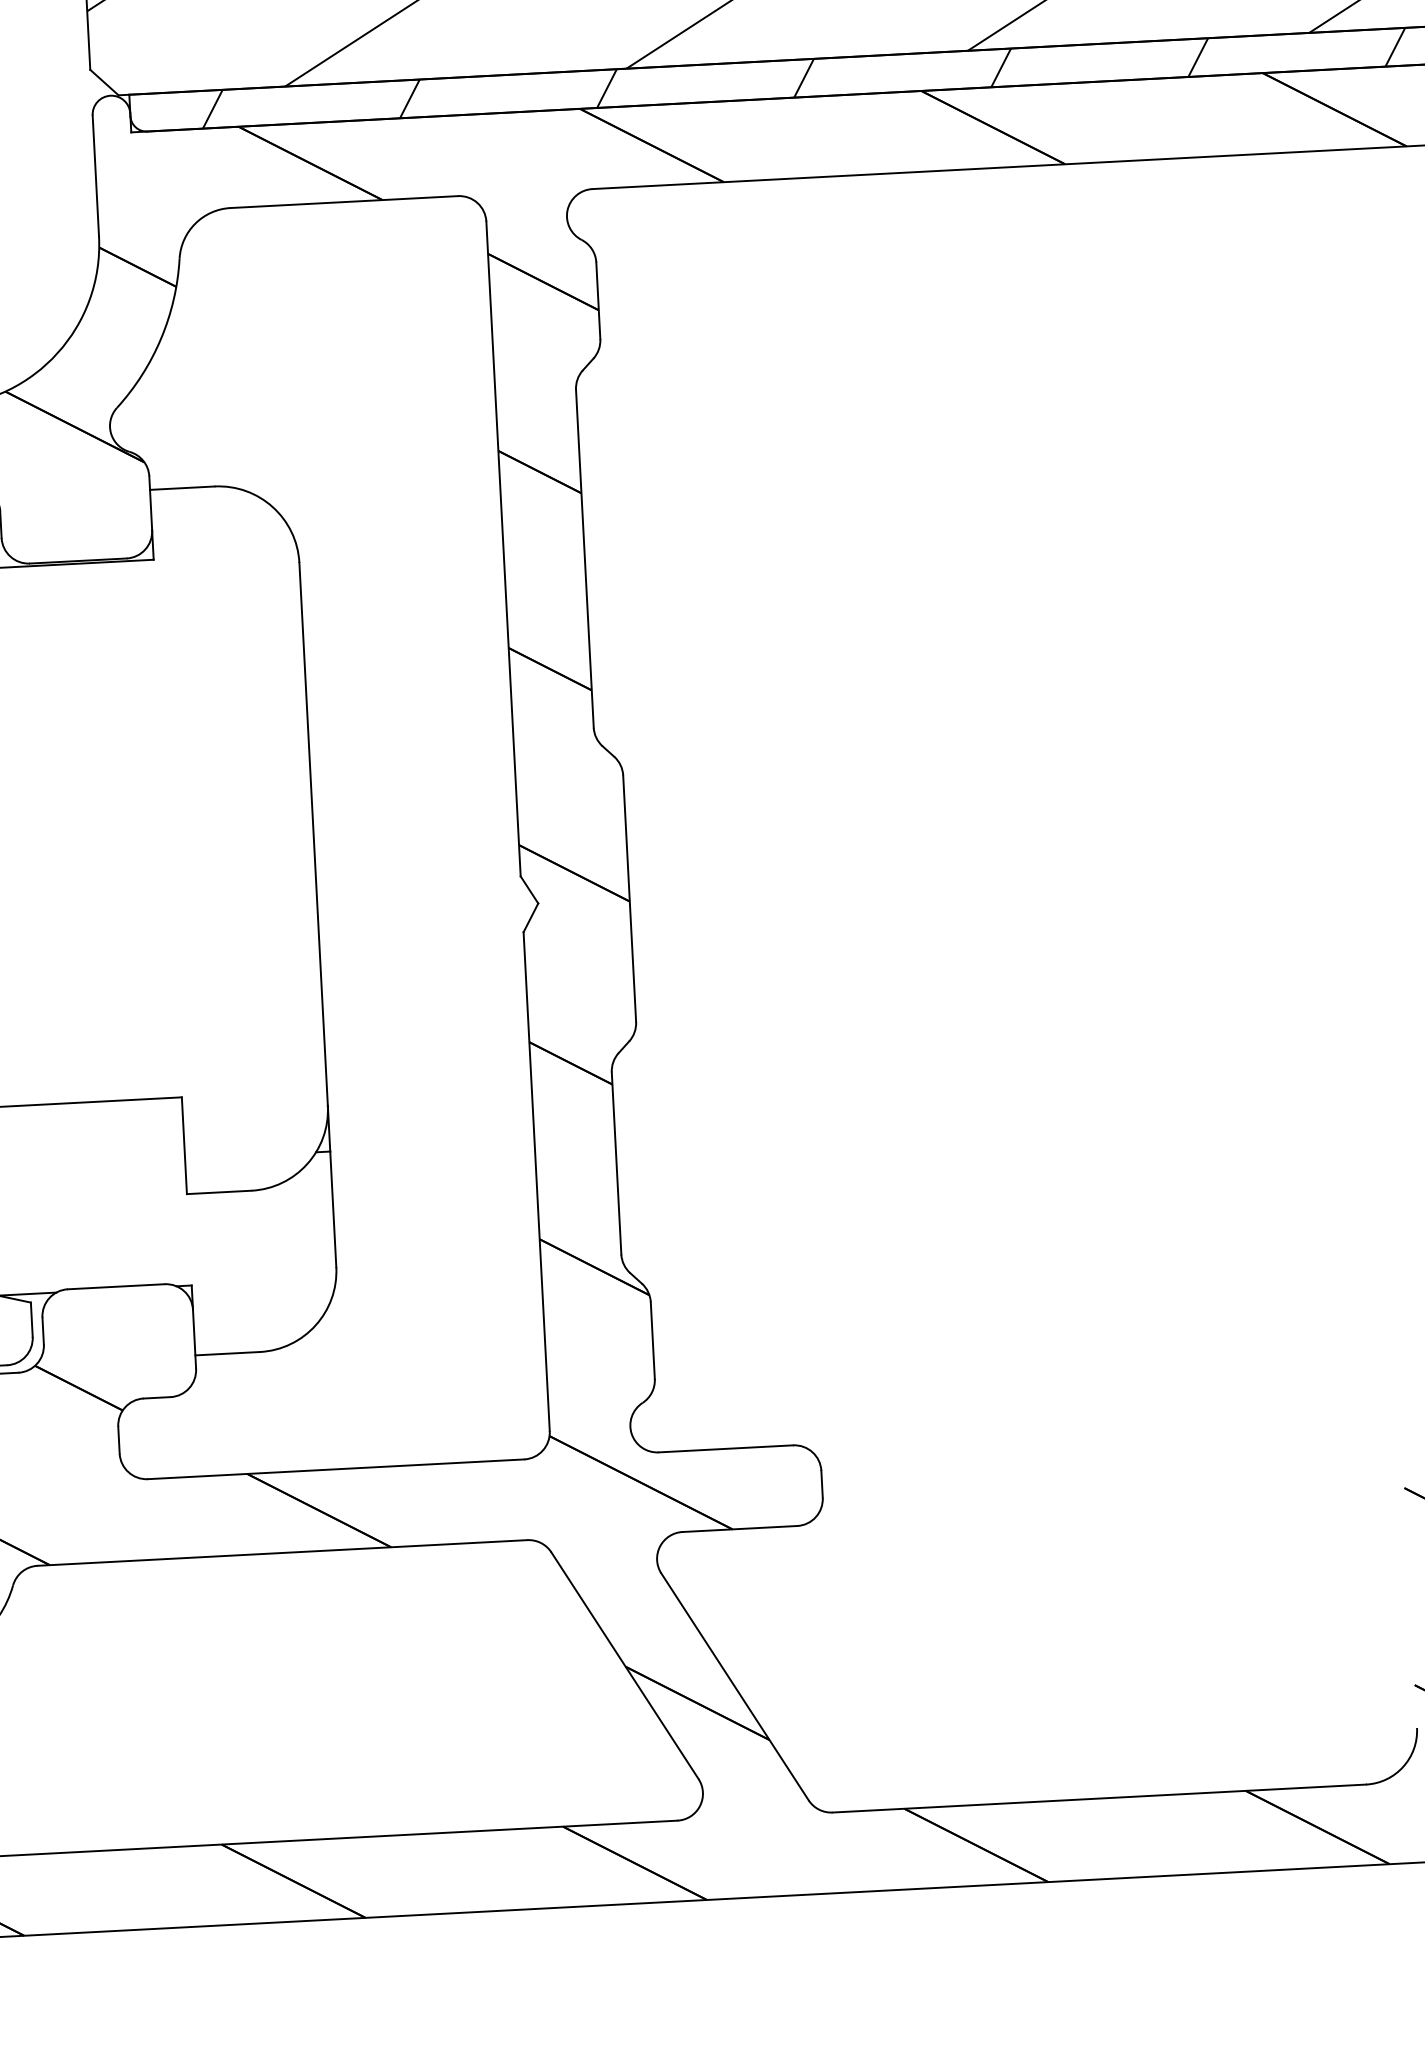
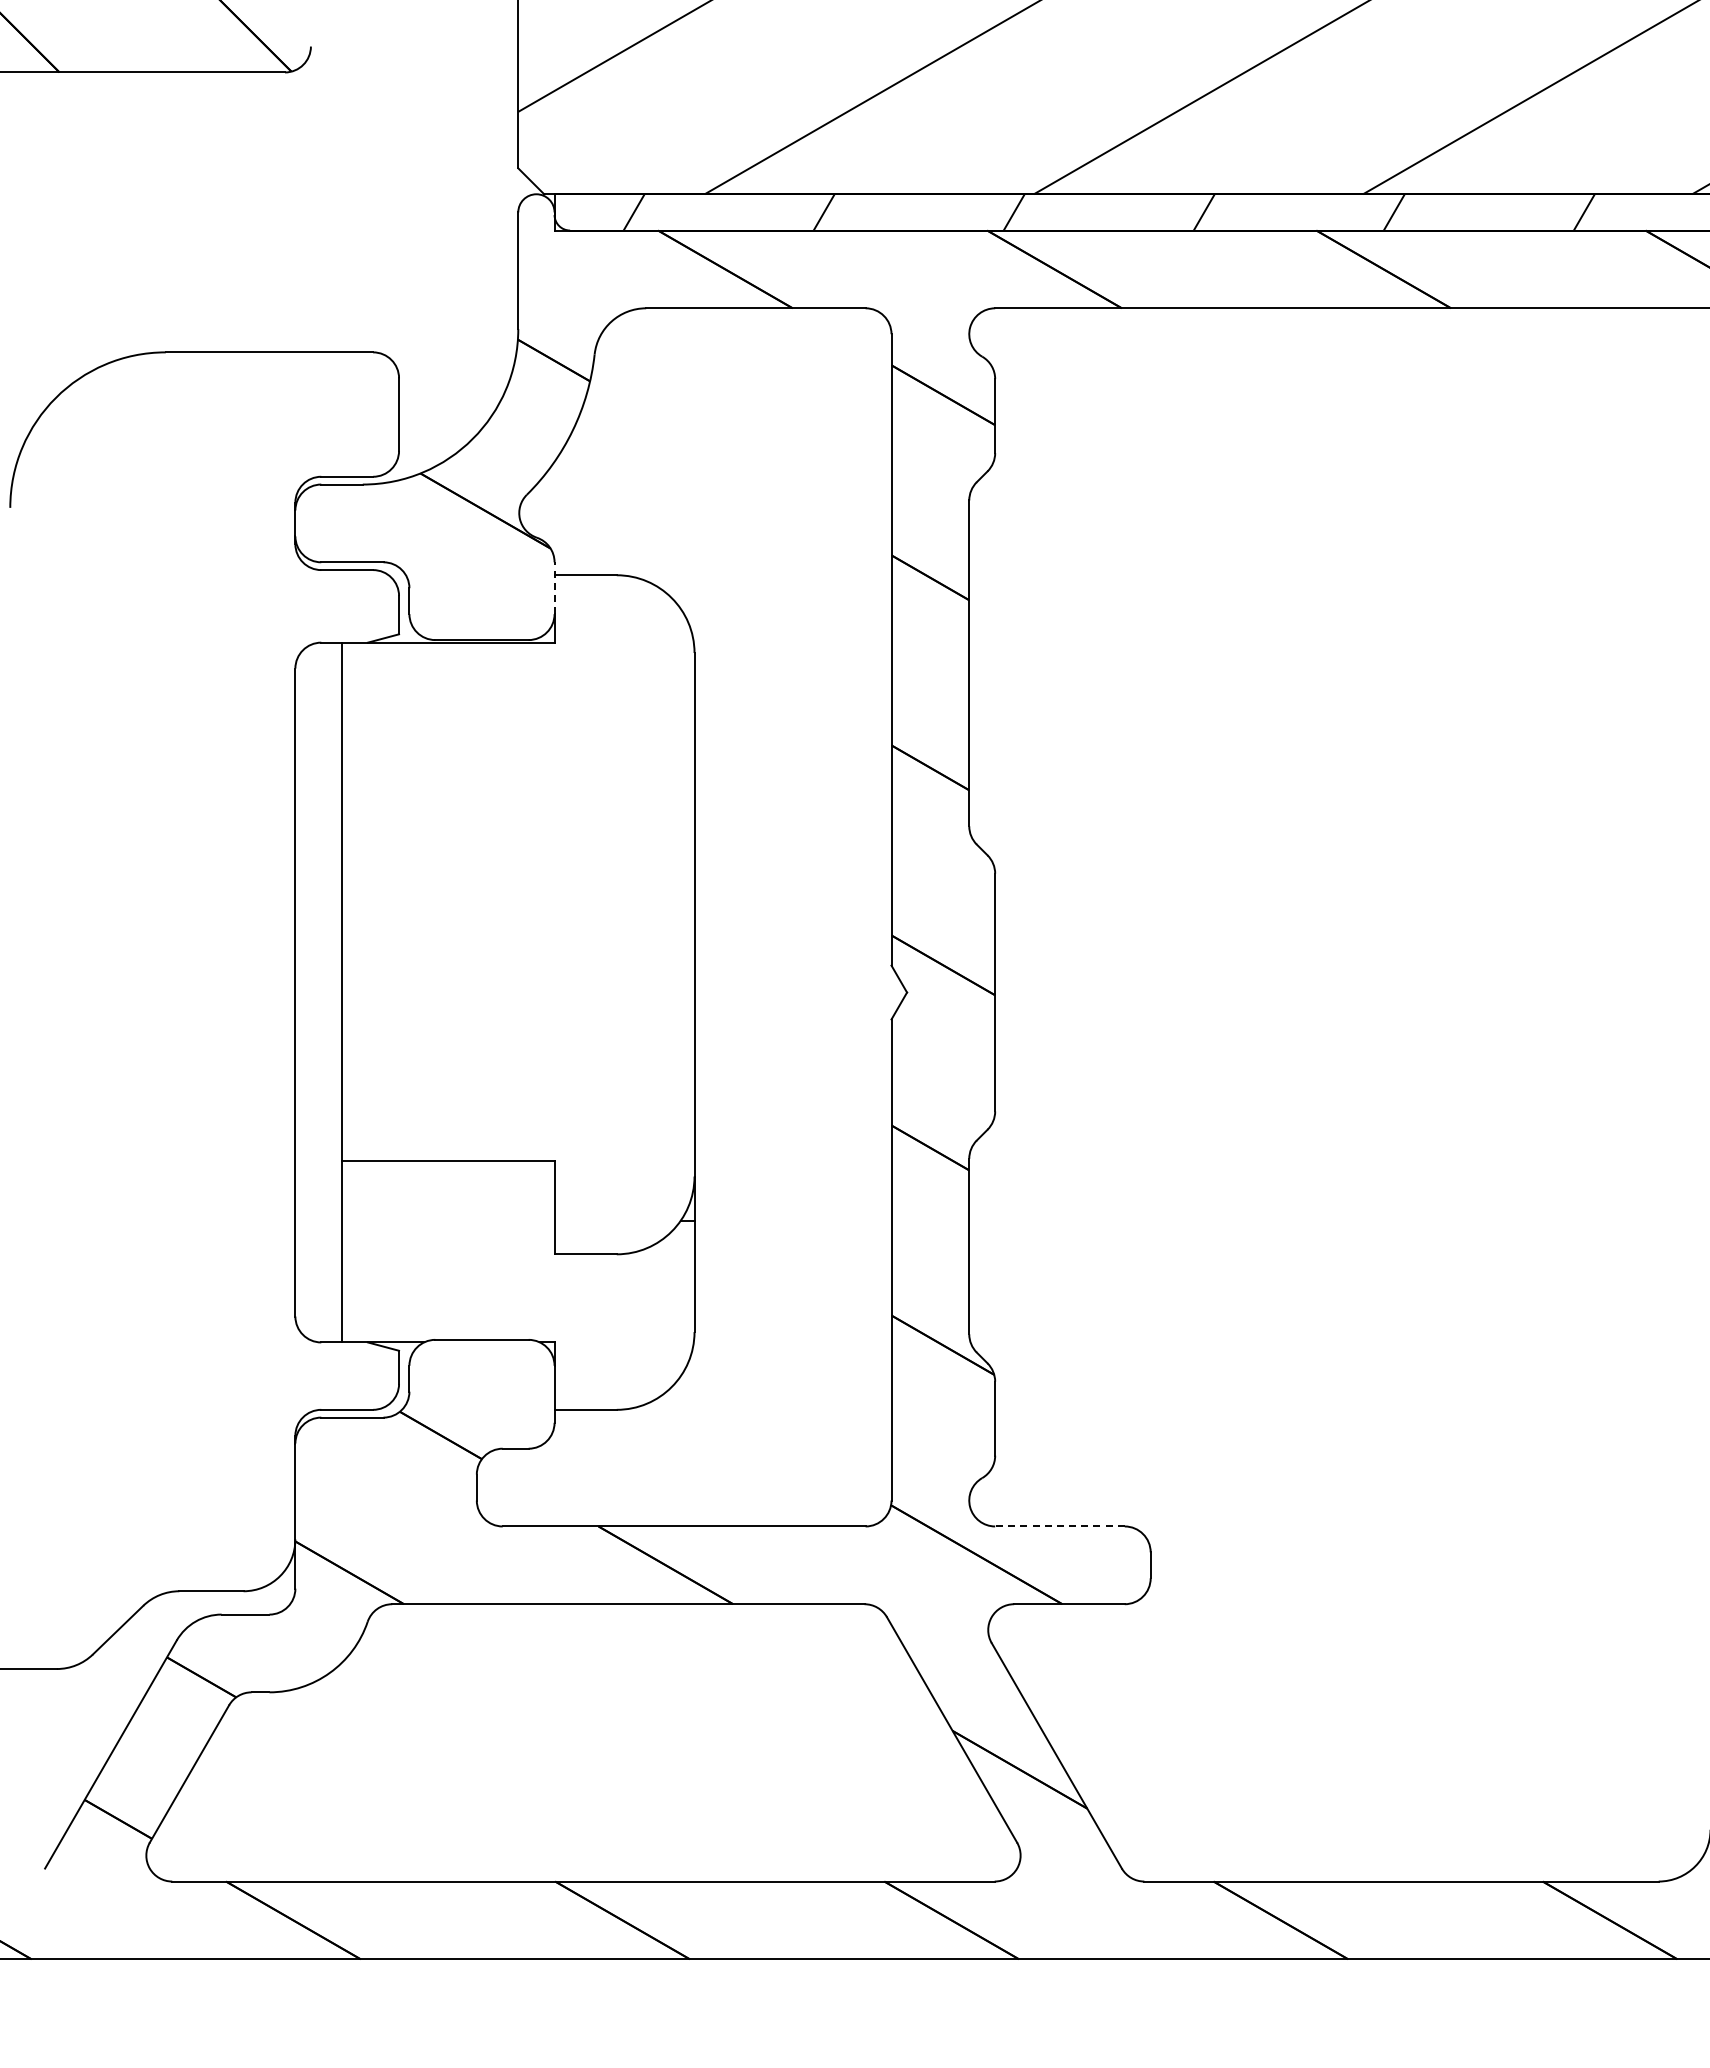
line: (150, 503) -> (554, 588), solid -> dashed
line: (725, 1448) -> (1059, 1526), solid -> dashed

